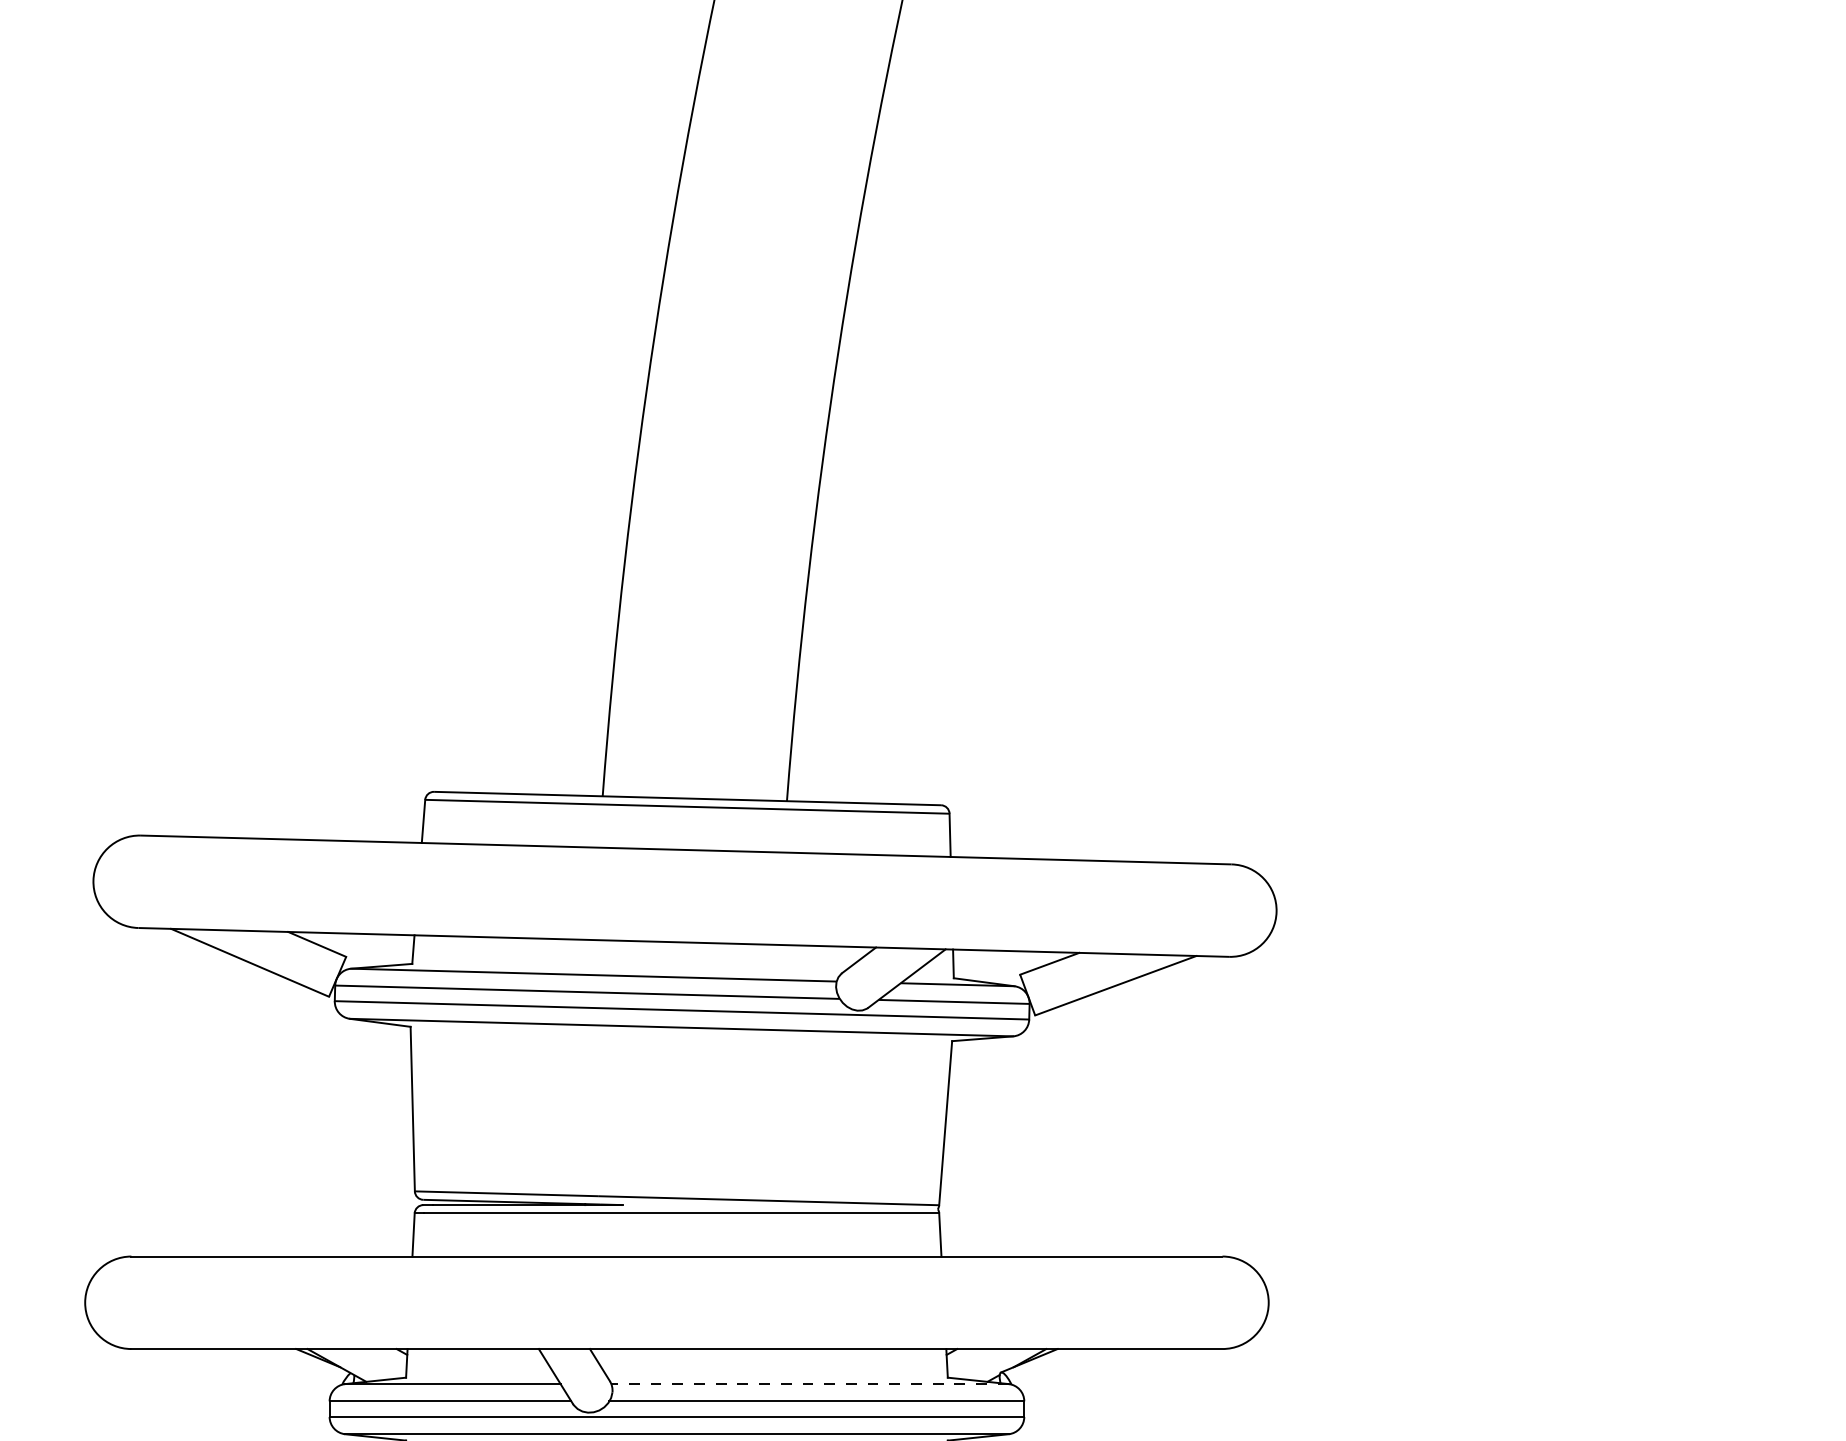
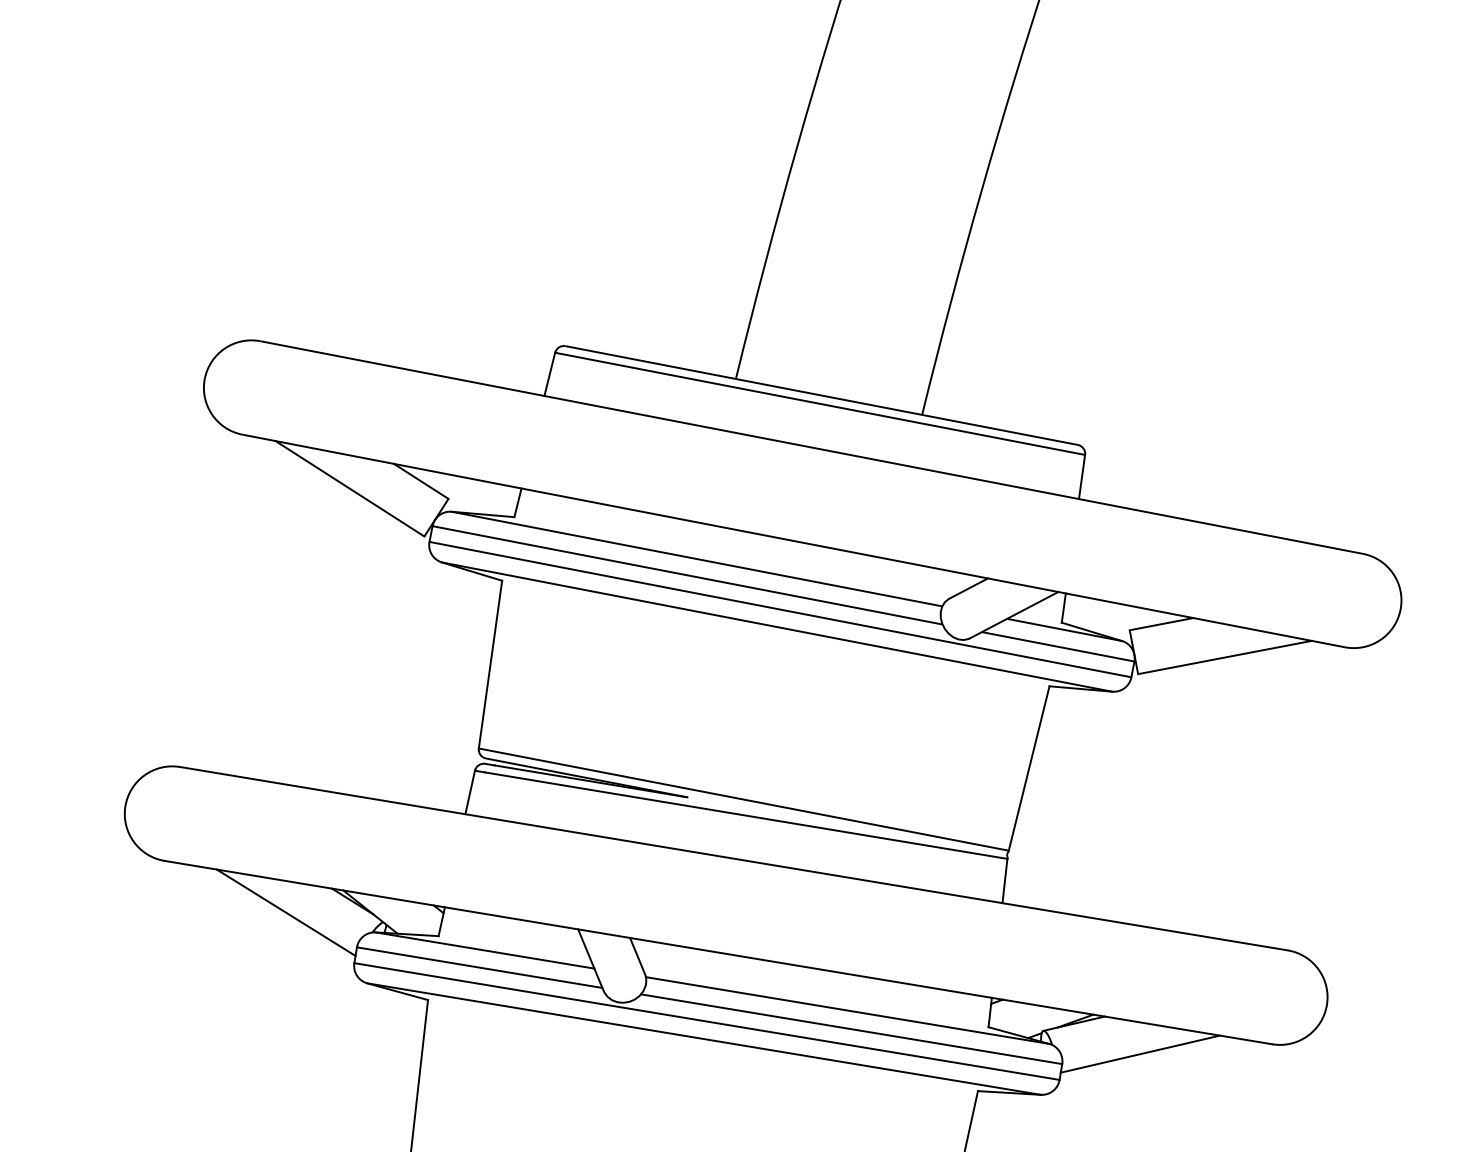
line: (255, 1379) -> (285, 912), added
line: (1097, 1379) -> (1140, 1054), added
line: (810, 1384) -> (848, 1011), dashed -> solid

